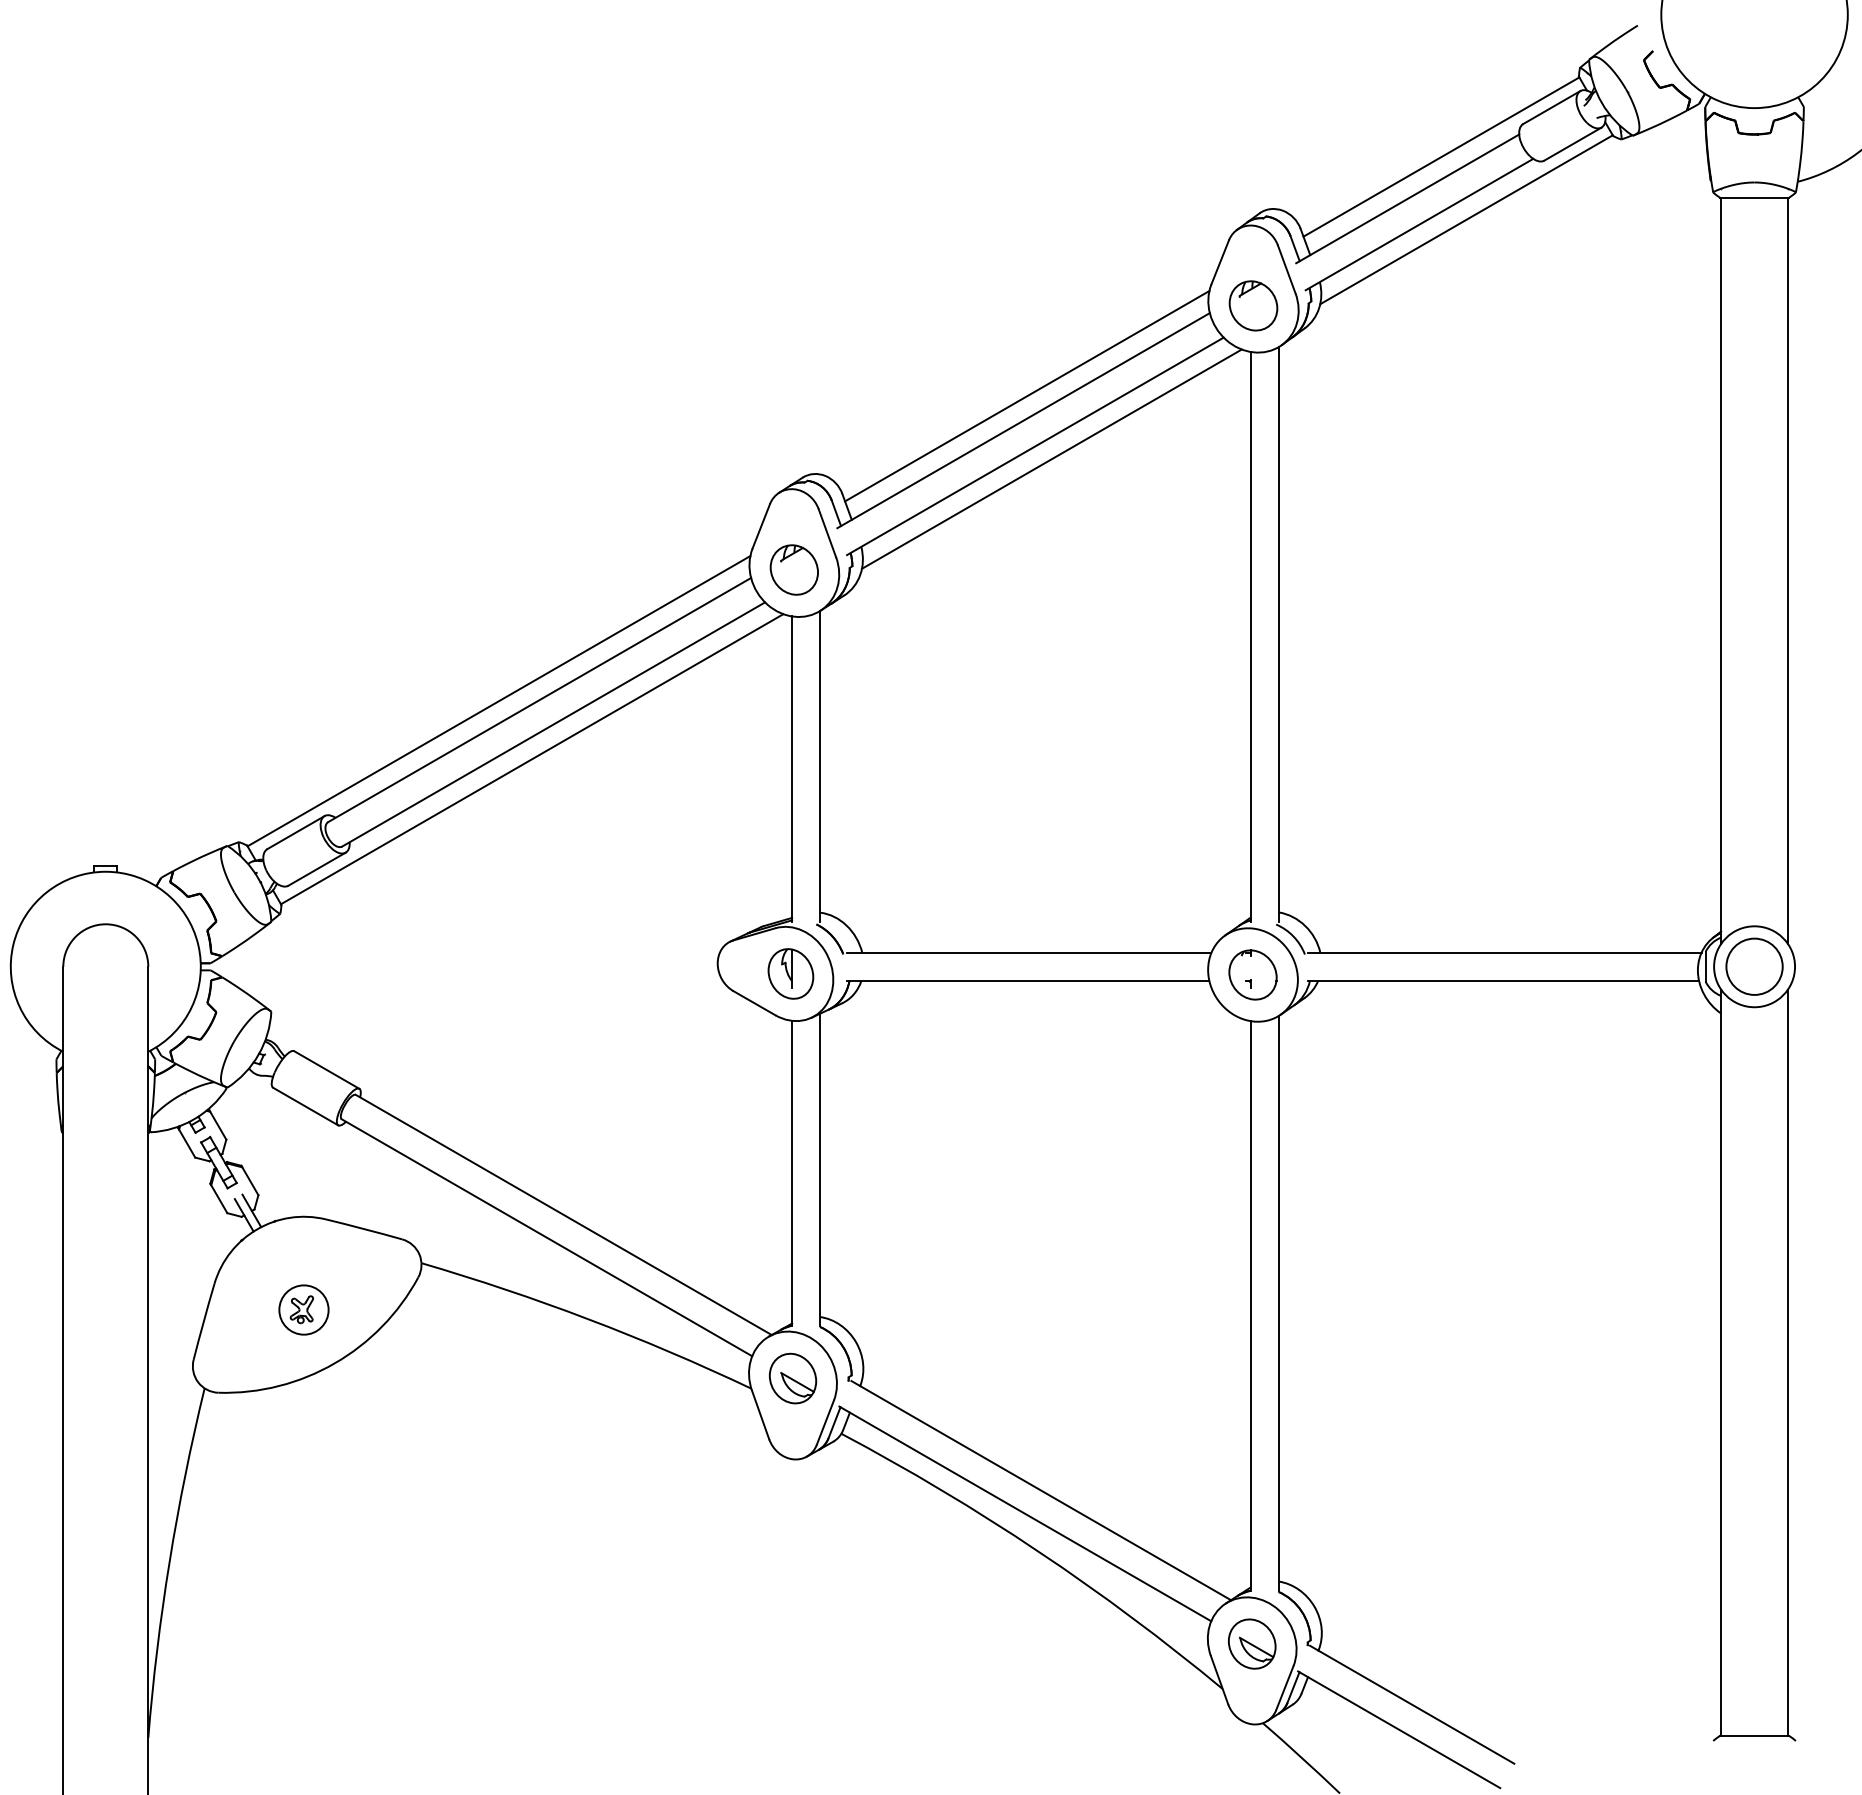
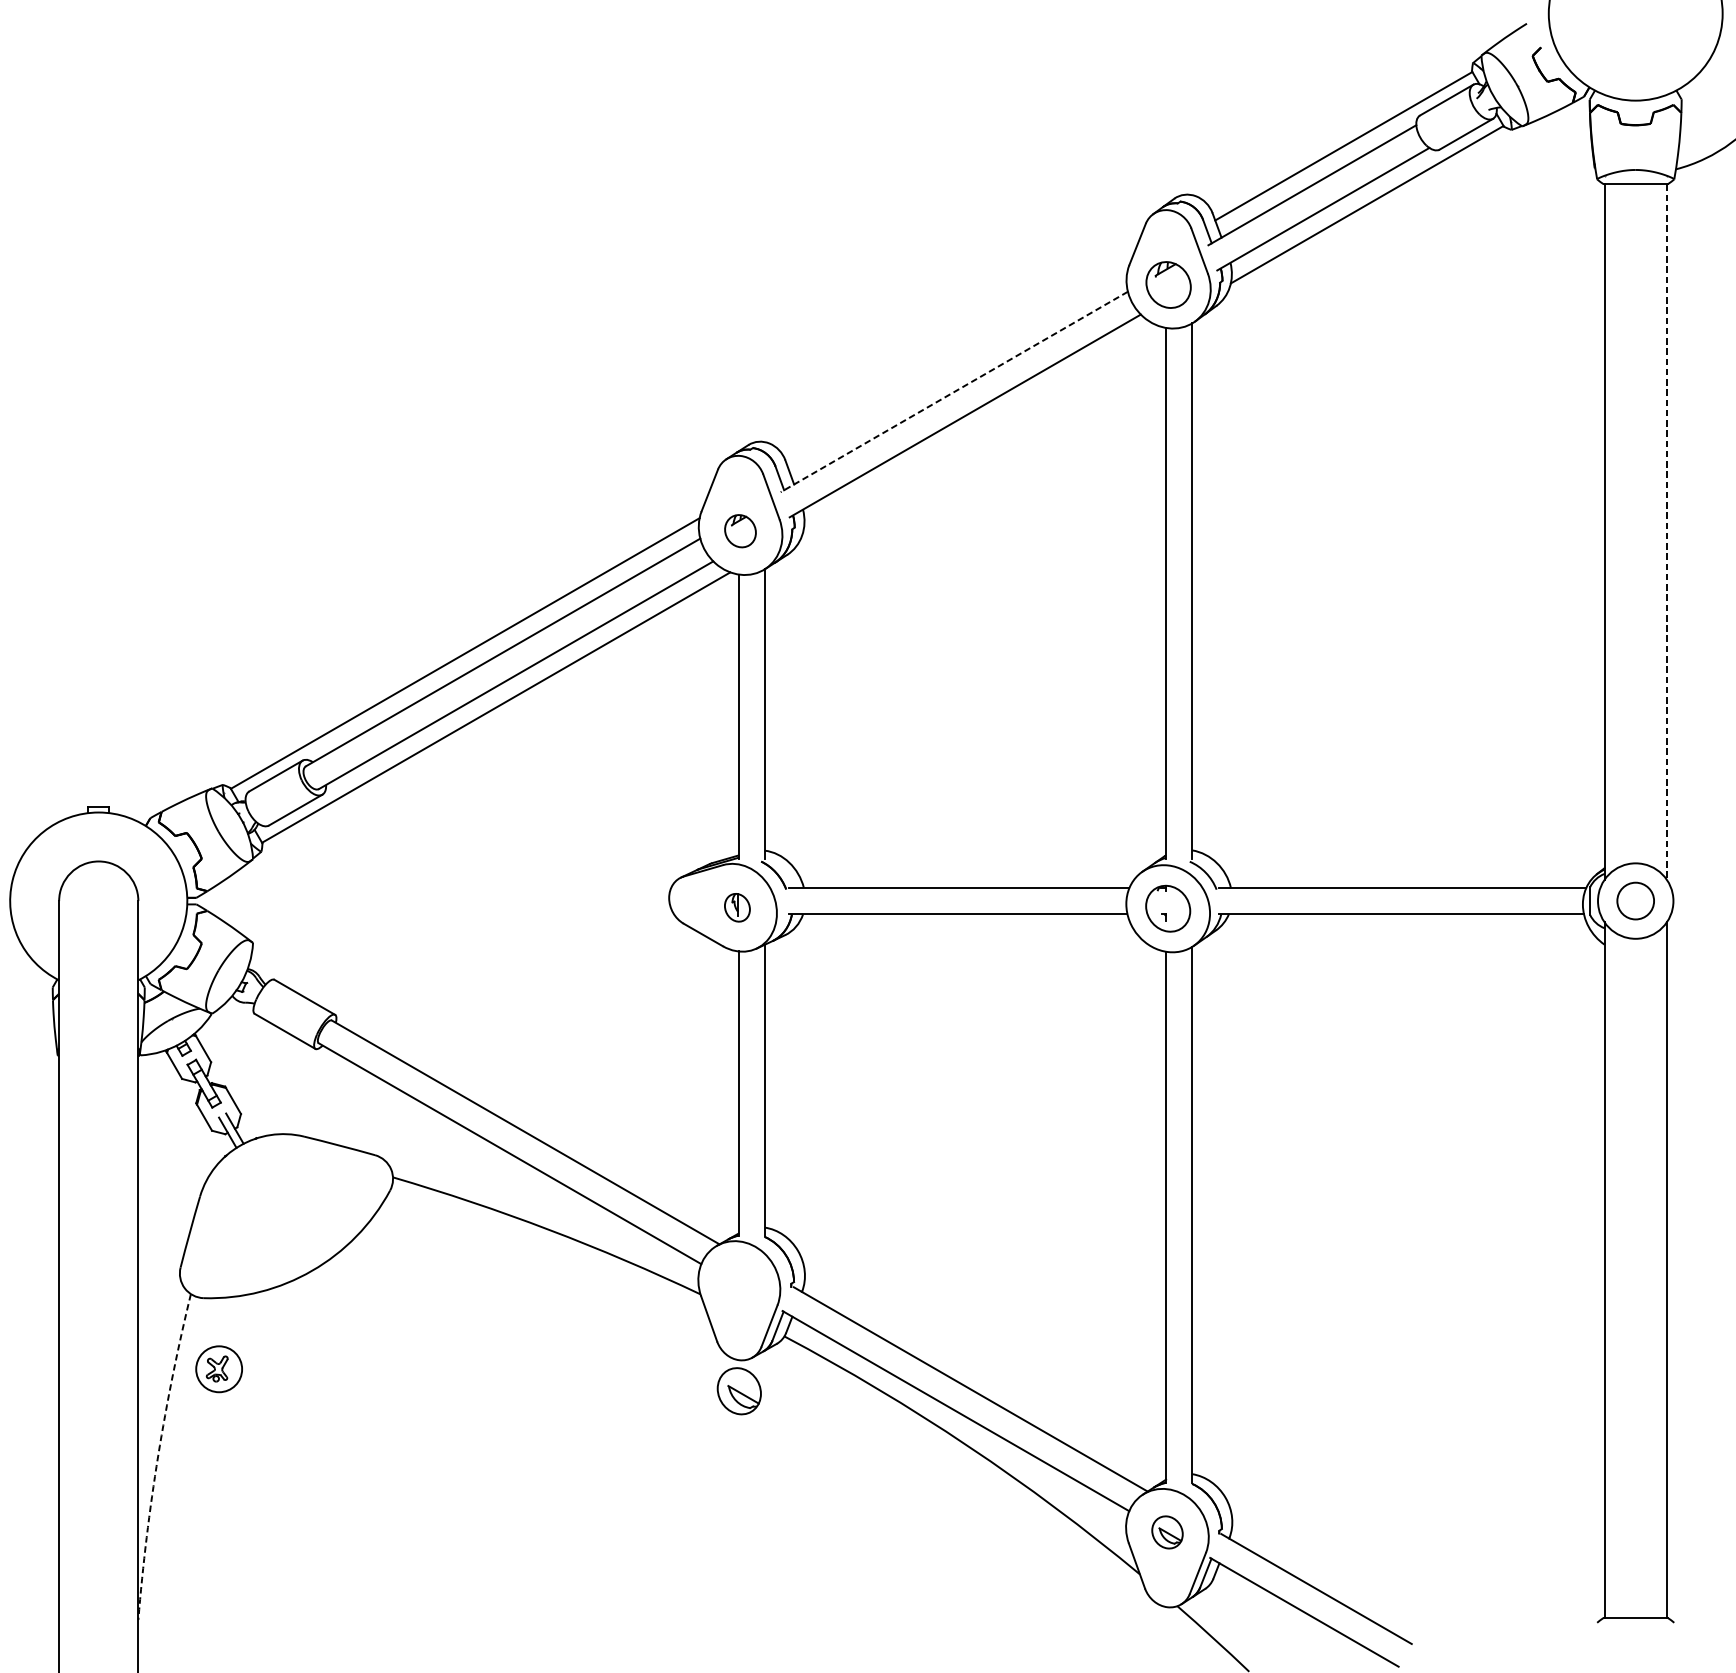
line: (1027, 396) -> (957, 369), removed
line: (1023, 420) -> (954, 391), solid -> dashed
line: (1051, 458) -> (980, 427), removed
part: (793, 569) -> (739, 530), size x0.7
line: (1787, 571) -> (1666, 532), solid -> dashed
circle: (1754, 966) -> (1635, 900), size x0.7
part: (790, 973) -> (737, 907), size x0.6
part: (303, 1309) -> (218, 1368), moved
part: (792, 1378) -> (738, 1391), moved
arc: (169, 1562) -> (158, 1456), solid -> dashed
part: (1252, 1643) -> (1167, 1531), size x0.7

